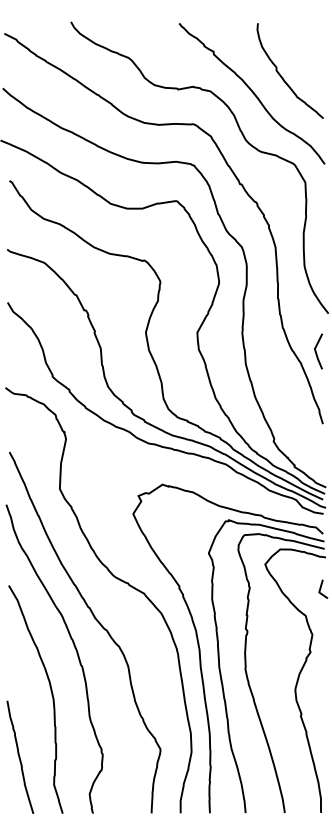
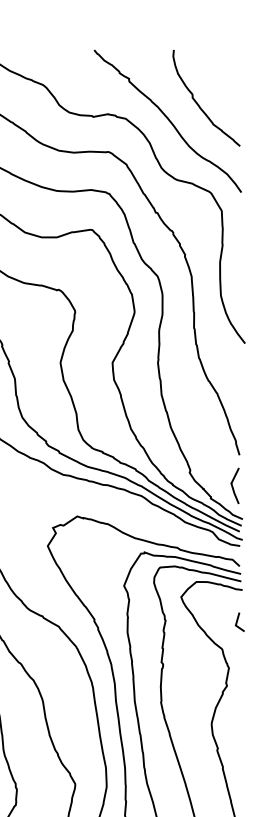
curve: (316, 351) -> (233, 485), moved

